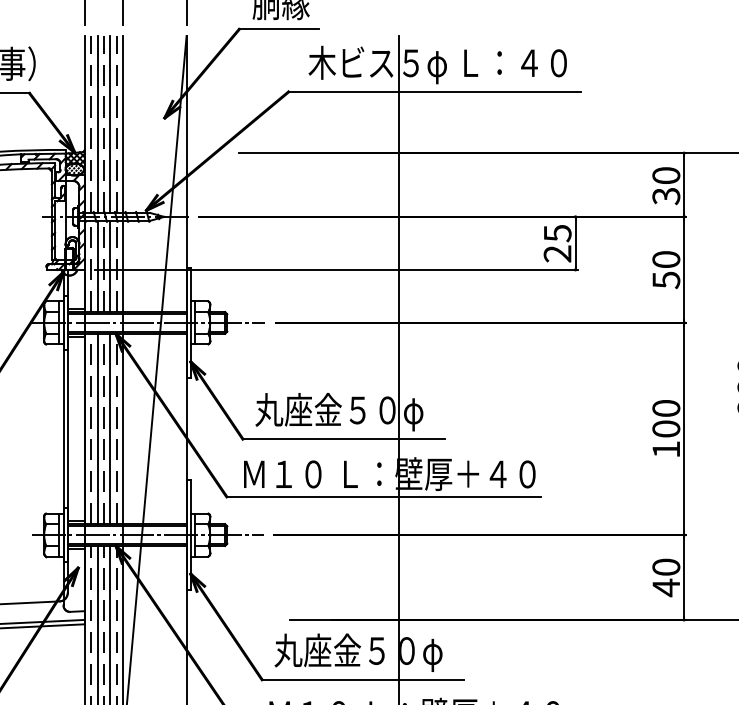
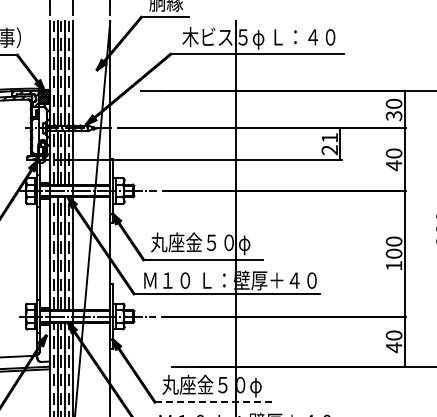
text: (557, 234) -> (329, 138), 25 -> 21
text: (666, 279) -> (394, 165), 50 -> 40
line: (362, 680) -> (214, 402), solid -> dashed

